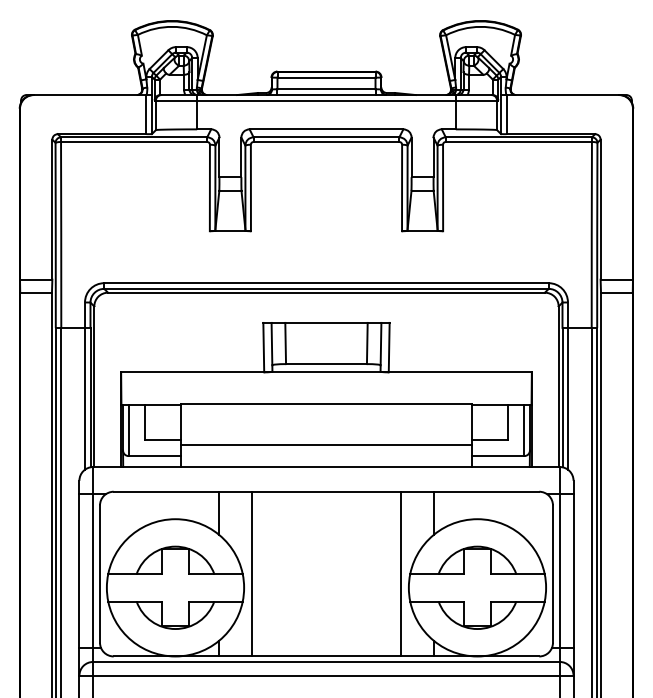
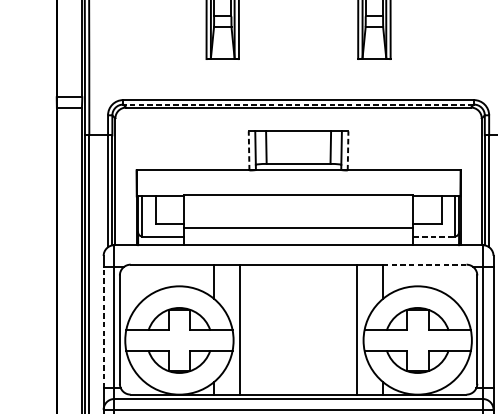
line: (326, 288) -> (298, 104), solid -> dashed
line: (263, 347) -> (248, 150), solid -> dashed
line: (389, 347) -> (348, 150), solid -> dashed
line: (498, 456) -> (434, 236), solid -> dashed
line: (486, 491) -> (424, 264), solid -> dashed
line: (79, 571) -> (103, 327), solid -> dashed

